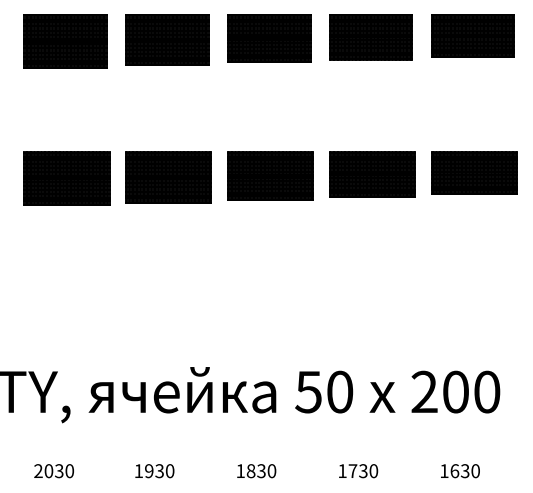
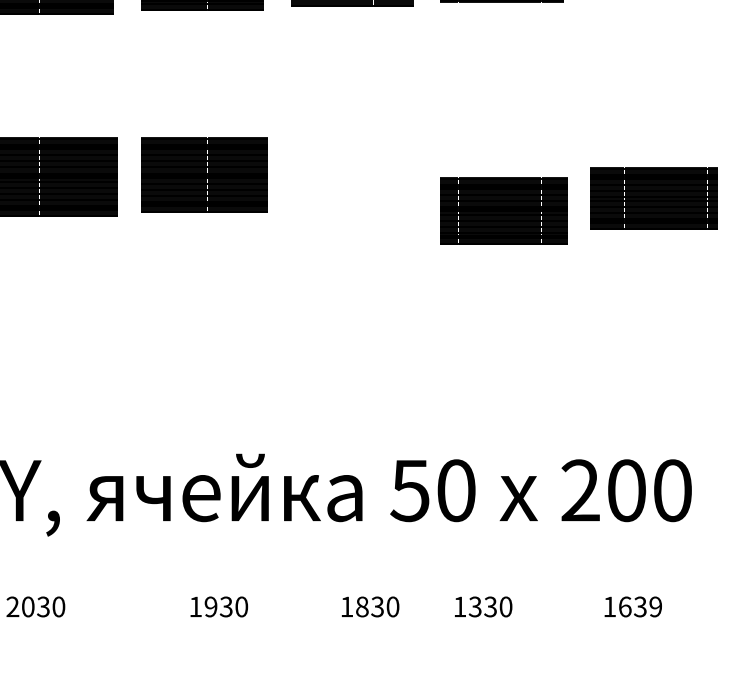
part: (474, 172) -> (654, 197), moved
part: (372, 174) -> (504, 210), moved
part: (270, 175) -> (354, 172), removed
text: (154, 471) -> (218, 607), moved
text: (256, 471) -> (370, 607), moved
text: (352, 471) -> (474, 607), 1730 -> 1330
text: (475, 471) -> (655, 607), 1630 -> 1639

